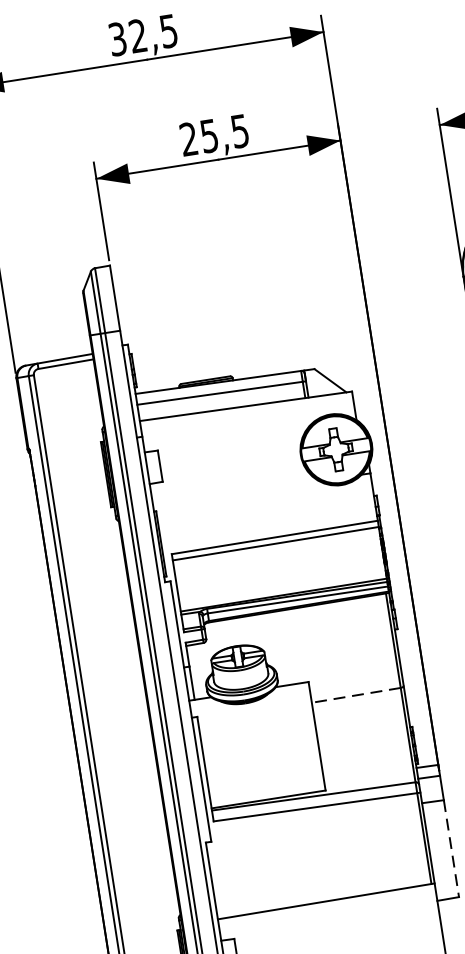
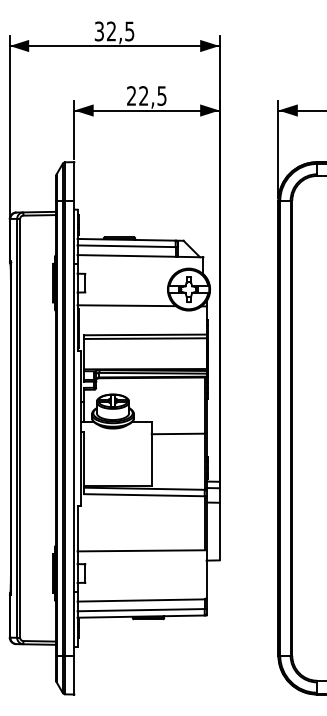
text: (208, 135) -> (143, 95), 25,5 -> 22,5
line: (235, 492) -> (126, 305), added
line: (354, 694) -> (177, 433), dashed -> solid
line: (451, 848) -> (219, 531), dashed -> solid

